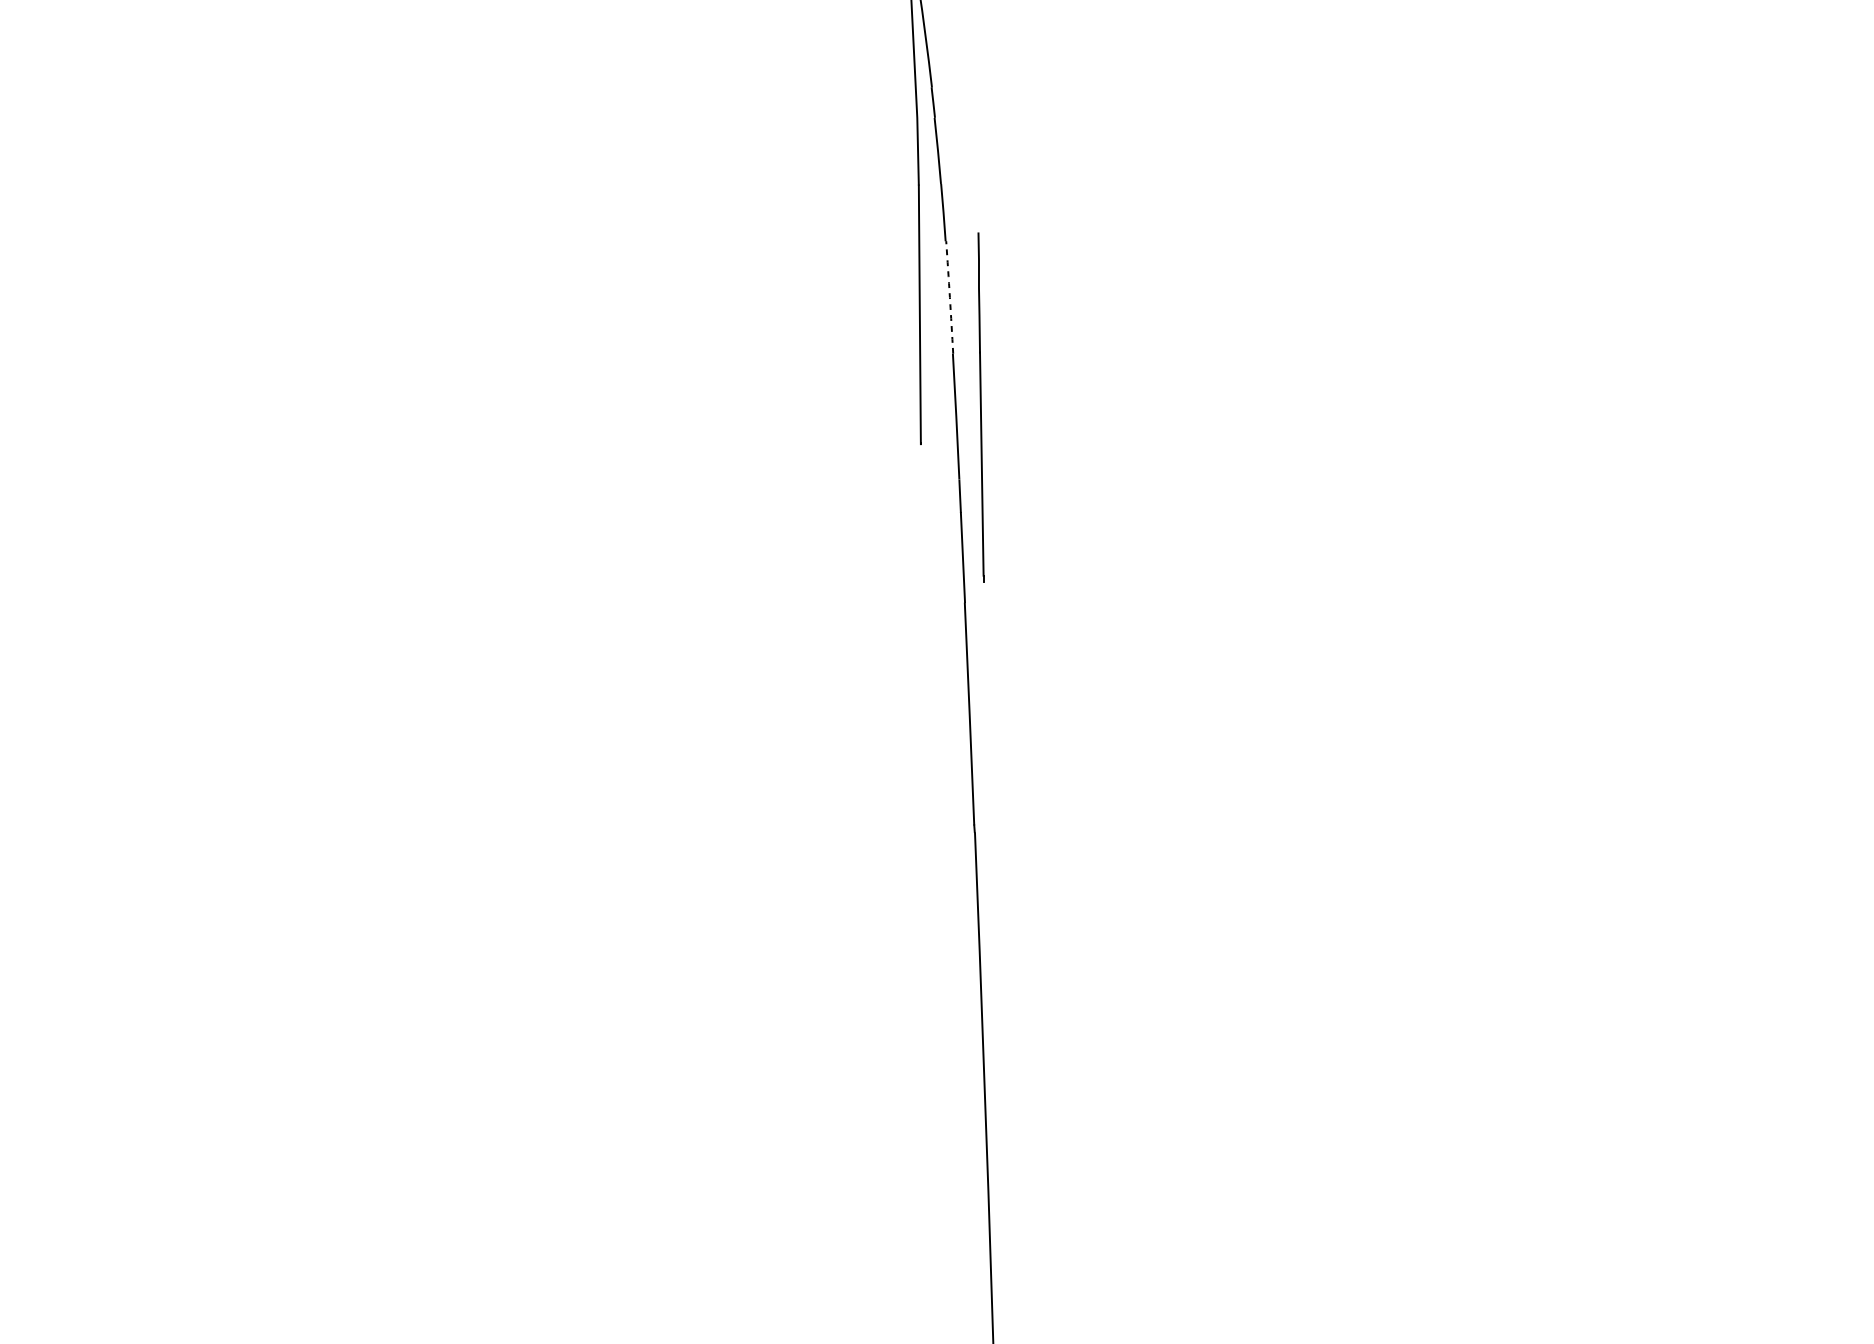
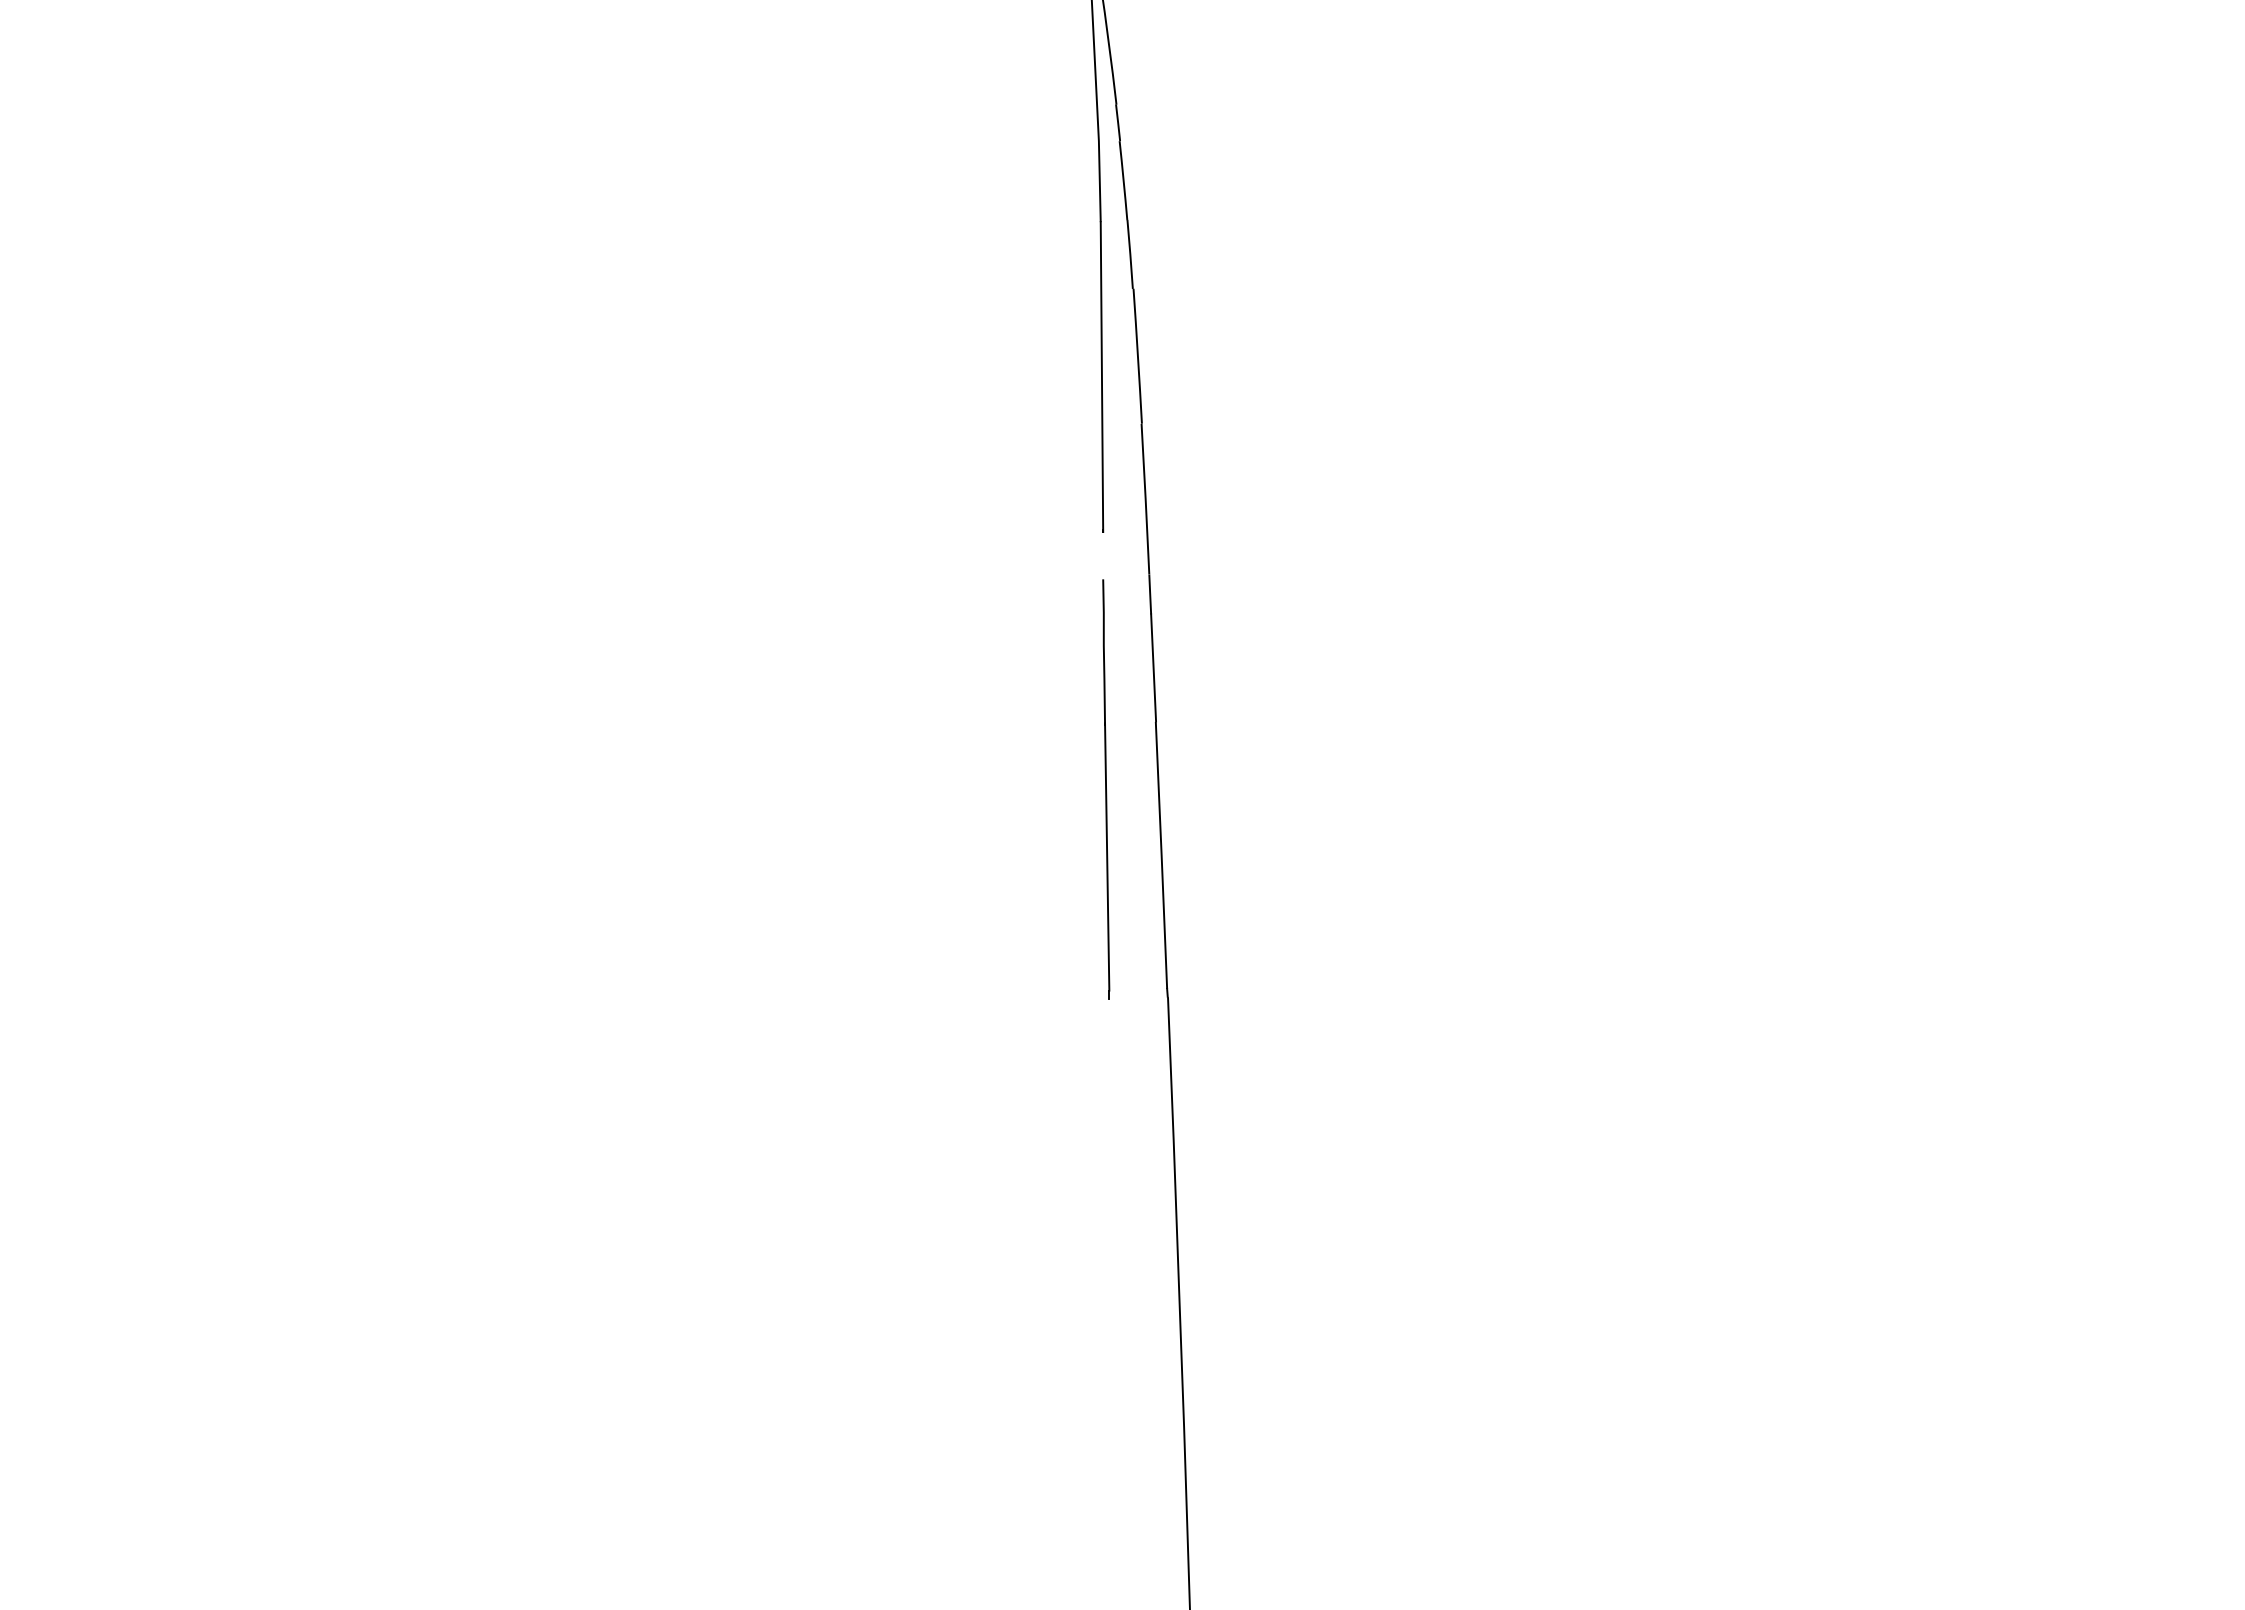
arc: (949, 297) -> (1137, 356), dashed -> solid
line: (981, 407) -> (1106, 789), moved

